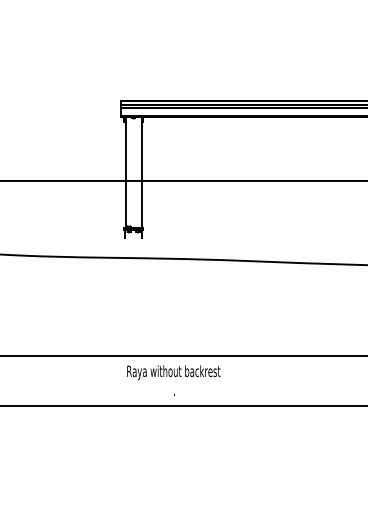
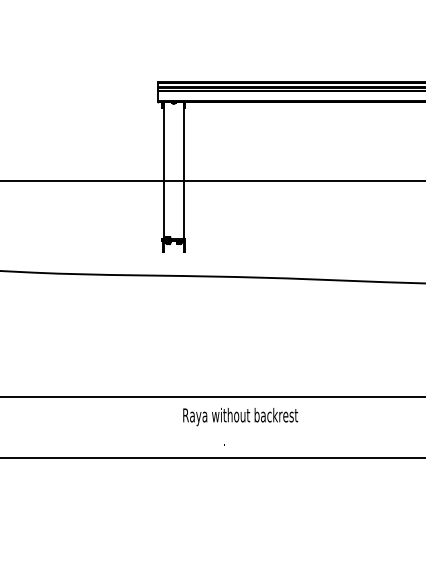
text: (173, 372) -> (240, 416), moved

